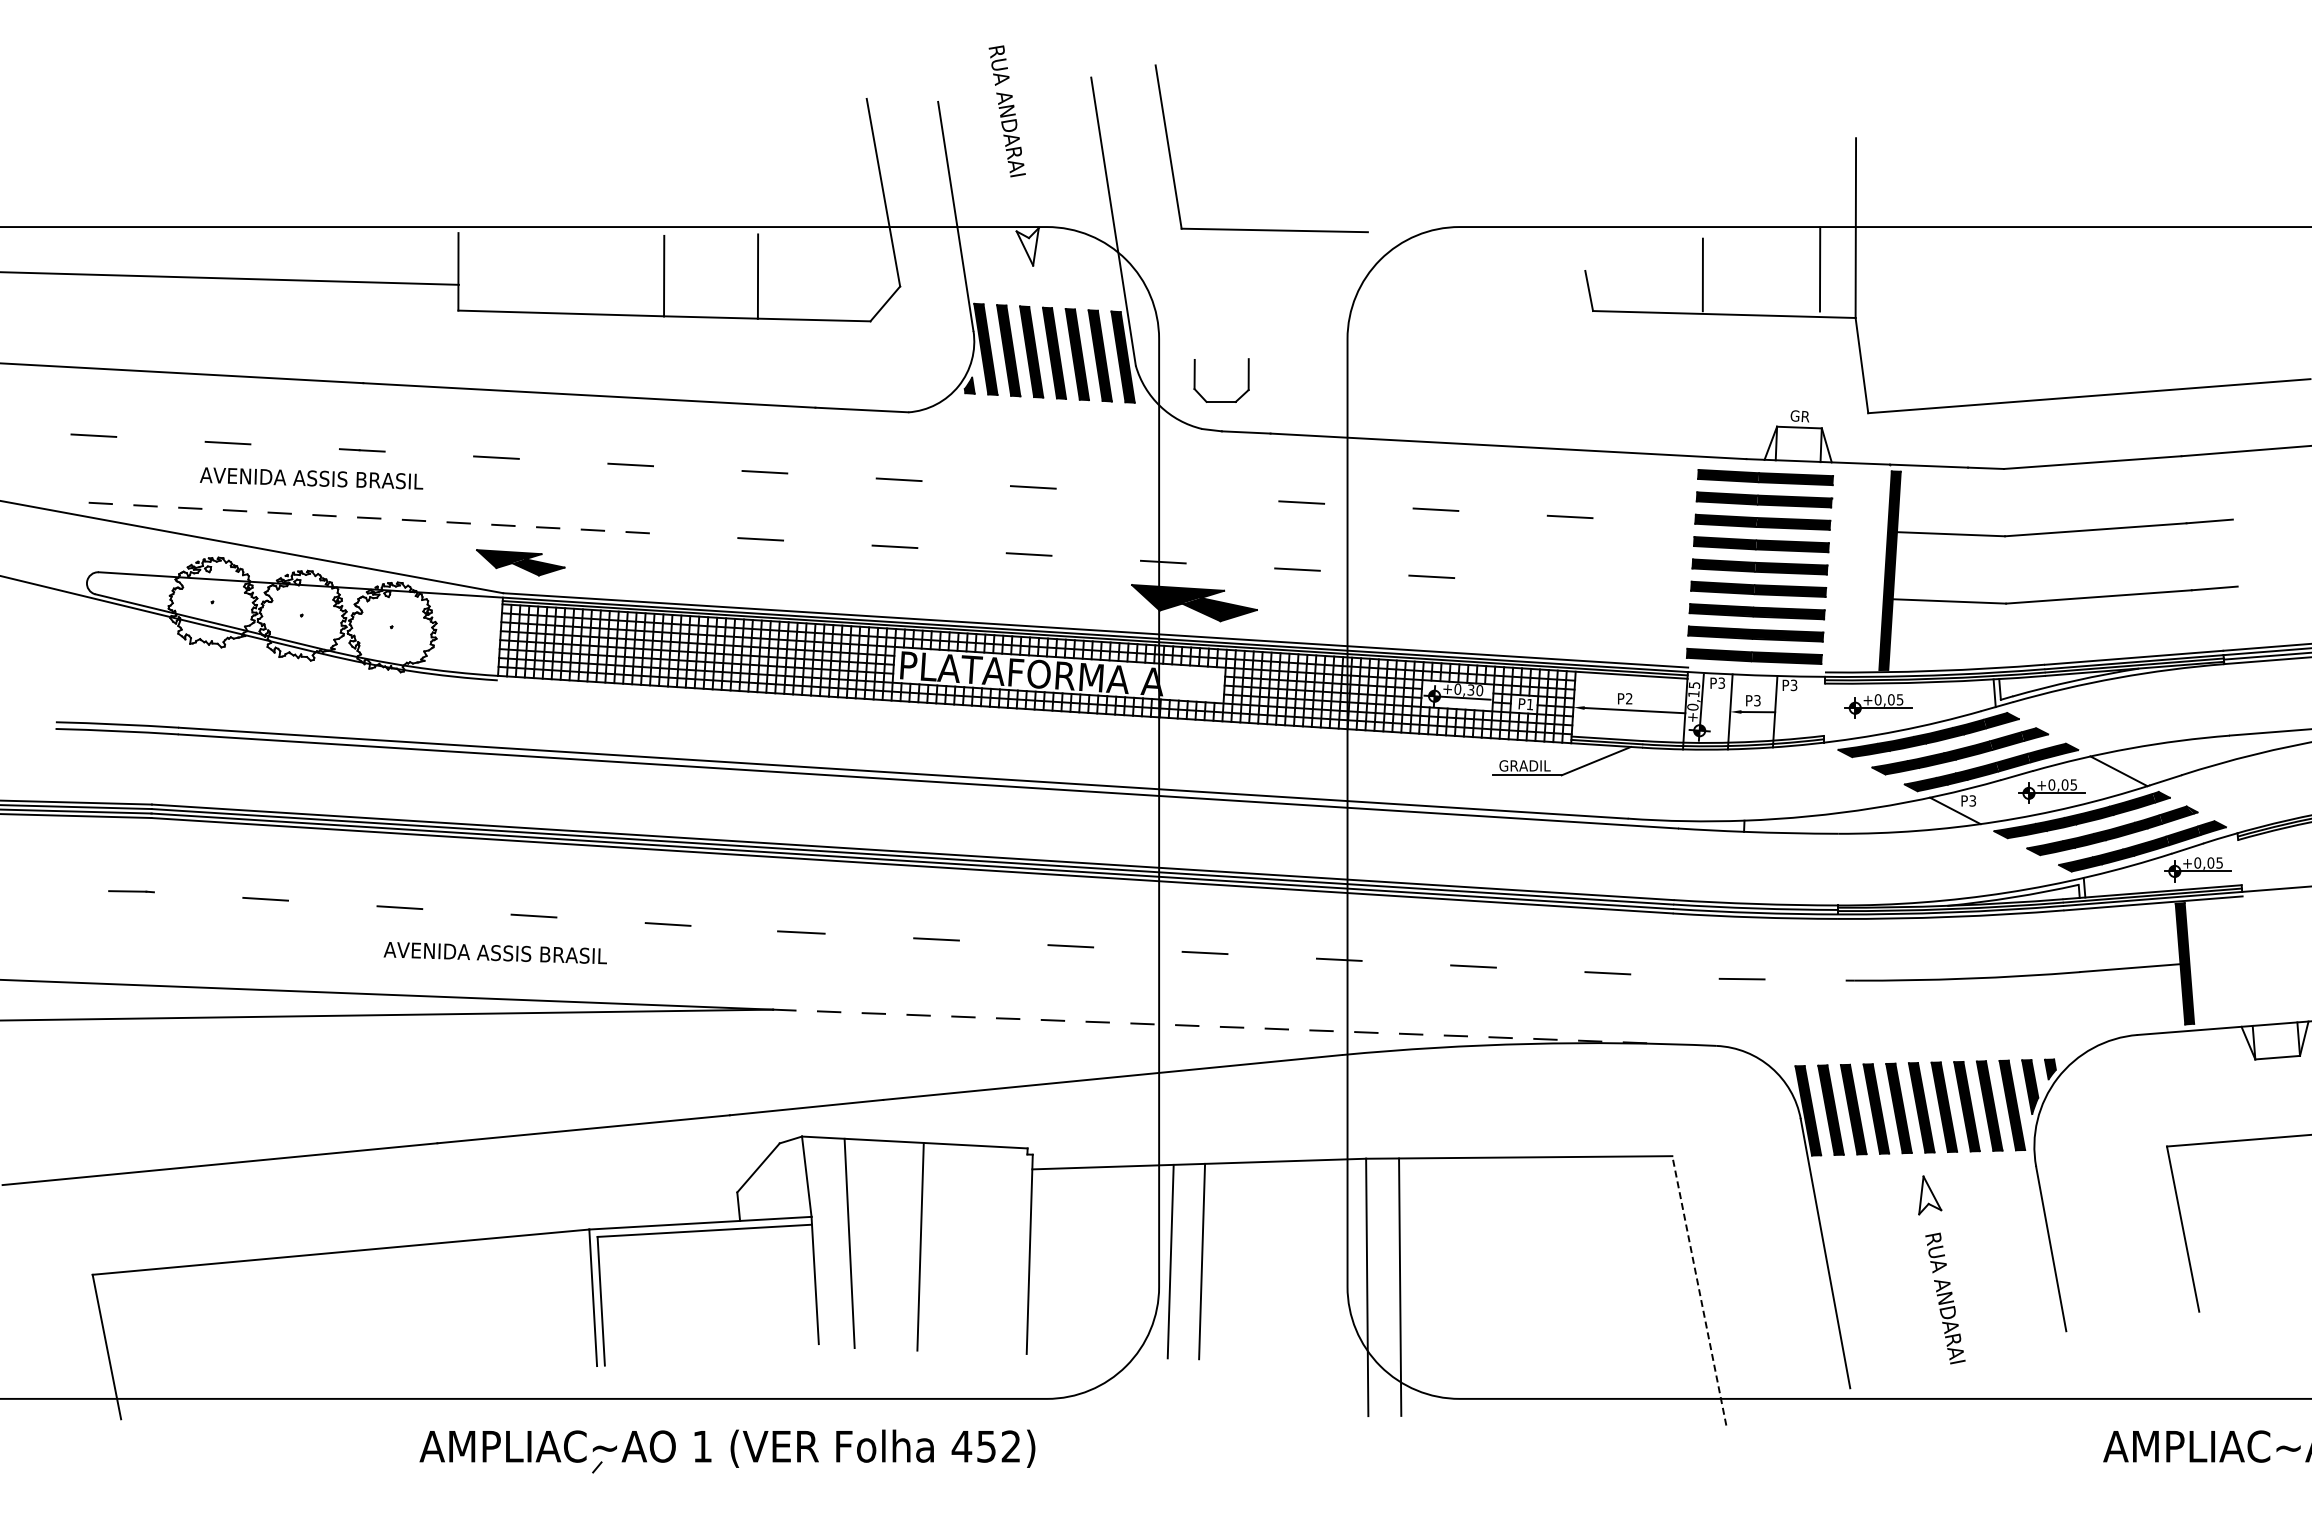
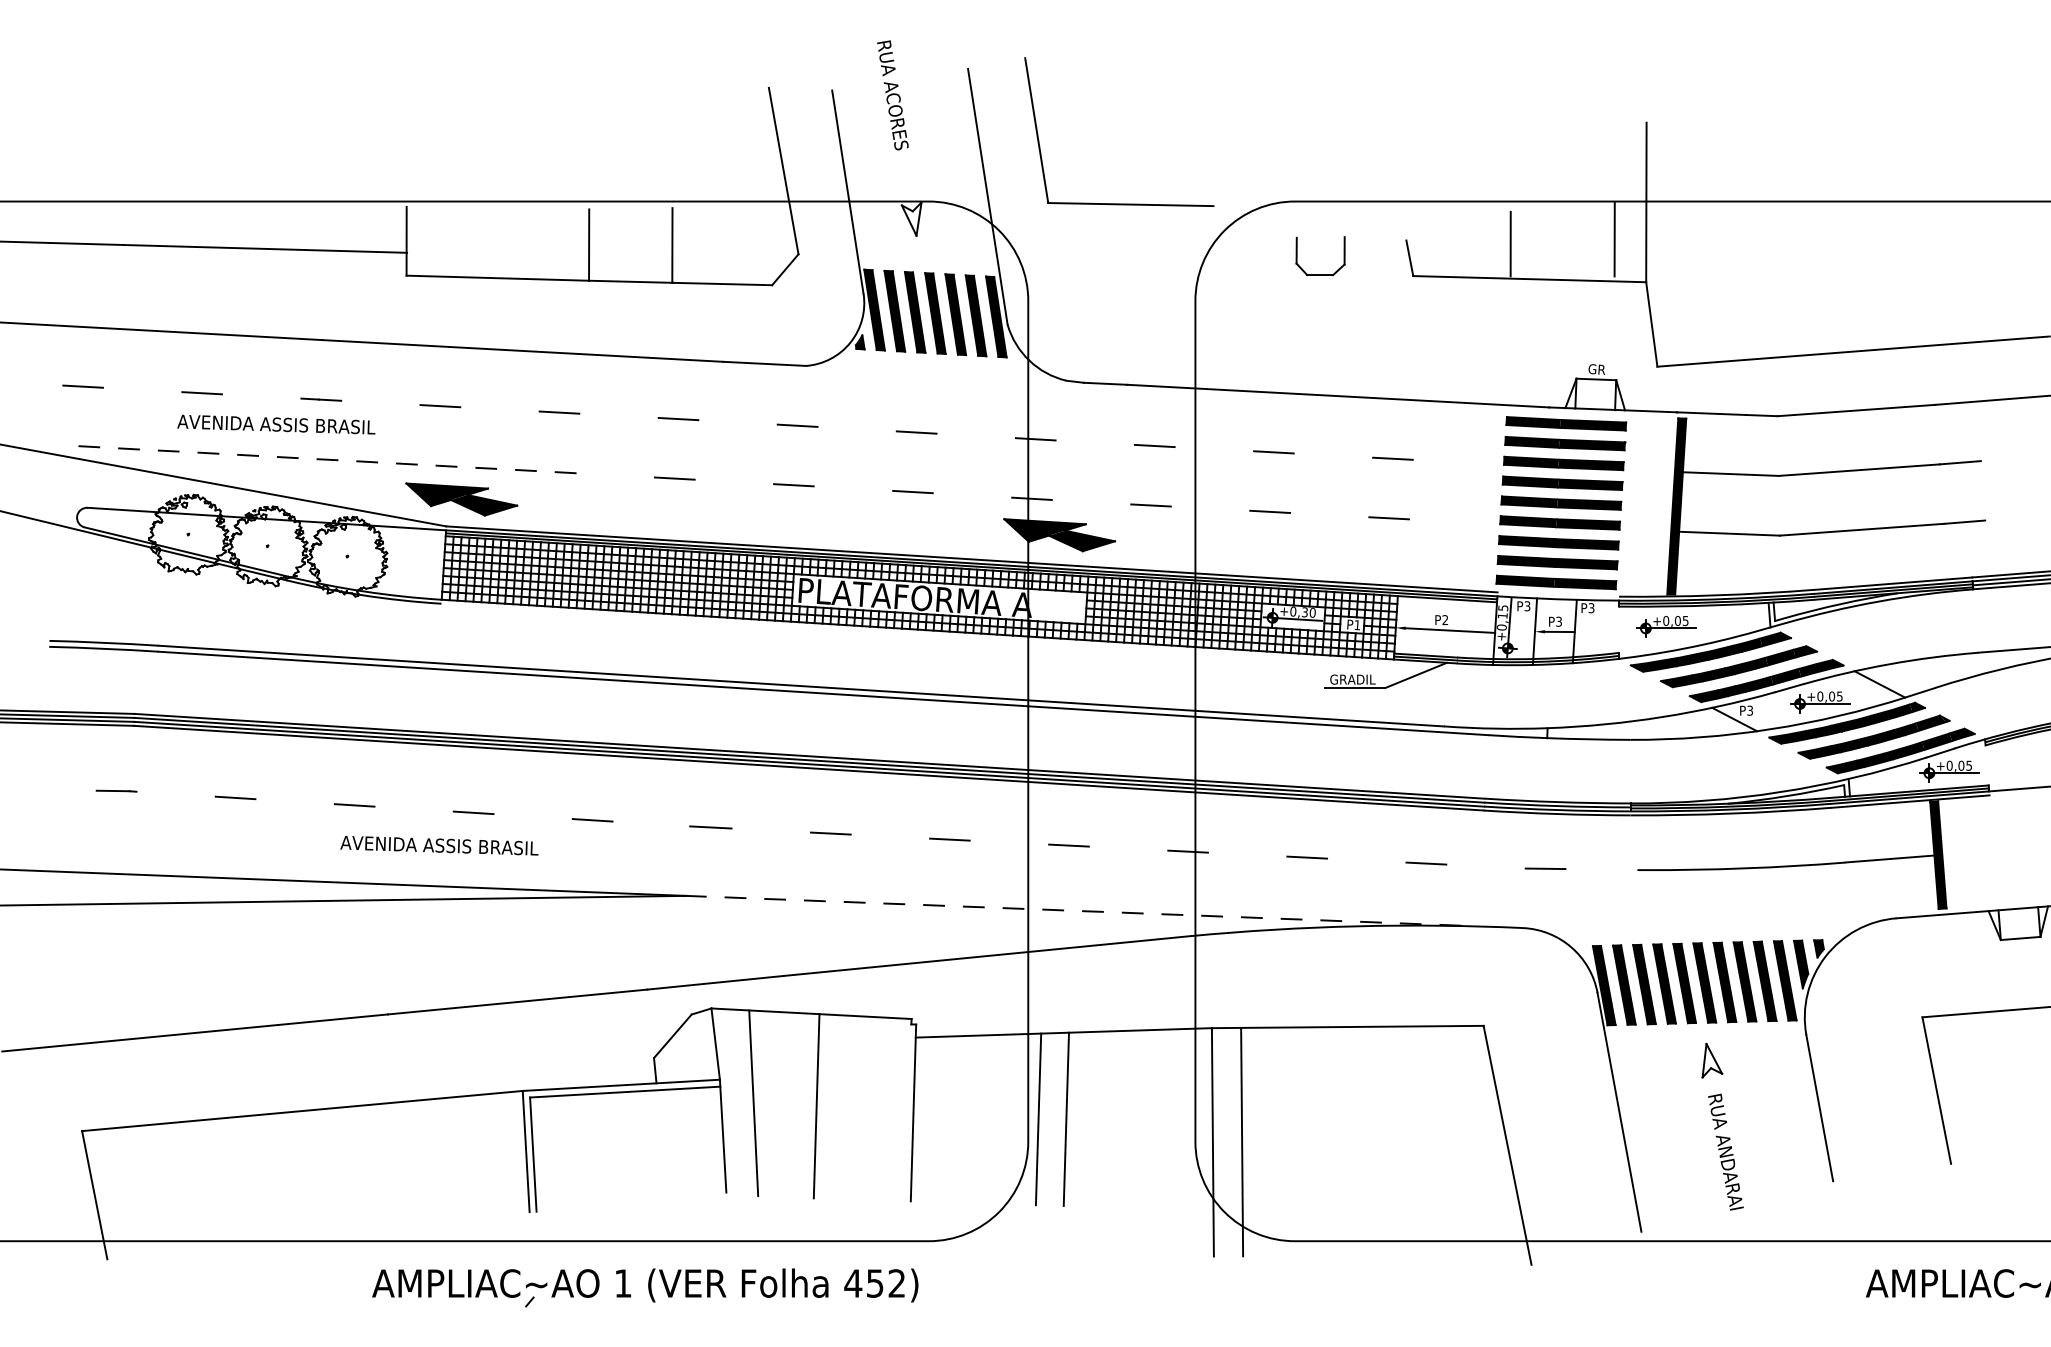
text: (1011, 140) -> (897, 124), RUA ANDARAI -> RUA ACORES
part: (1221, 401) -> (1320, 274), moved
line: (1167, 494) -> (1035, 438), added
part: (520, 562) -> (461, 499), size x1.43
line: (1565, 583) -> (1388, 517), added
line: (1699, 1290) -> (1507, 1145), dashed -> solid

